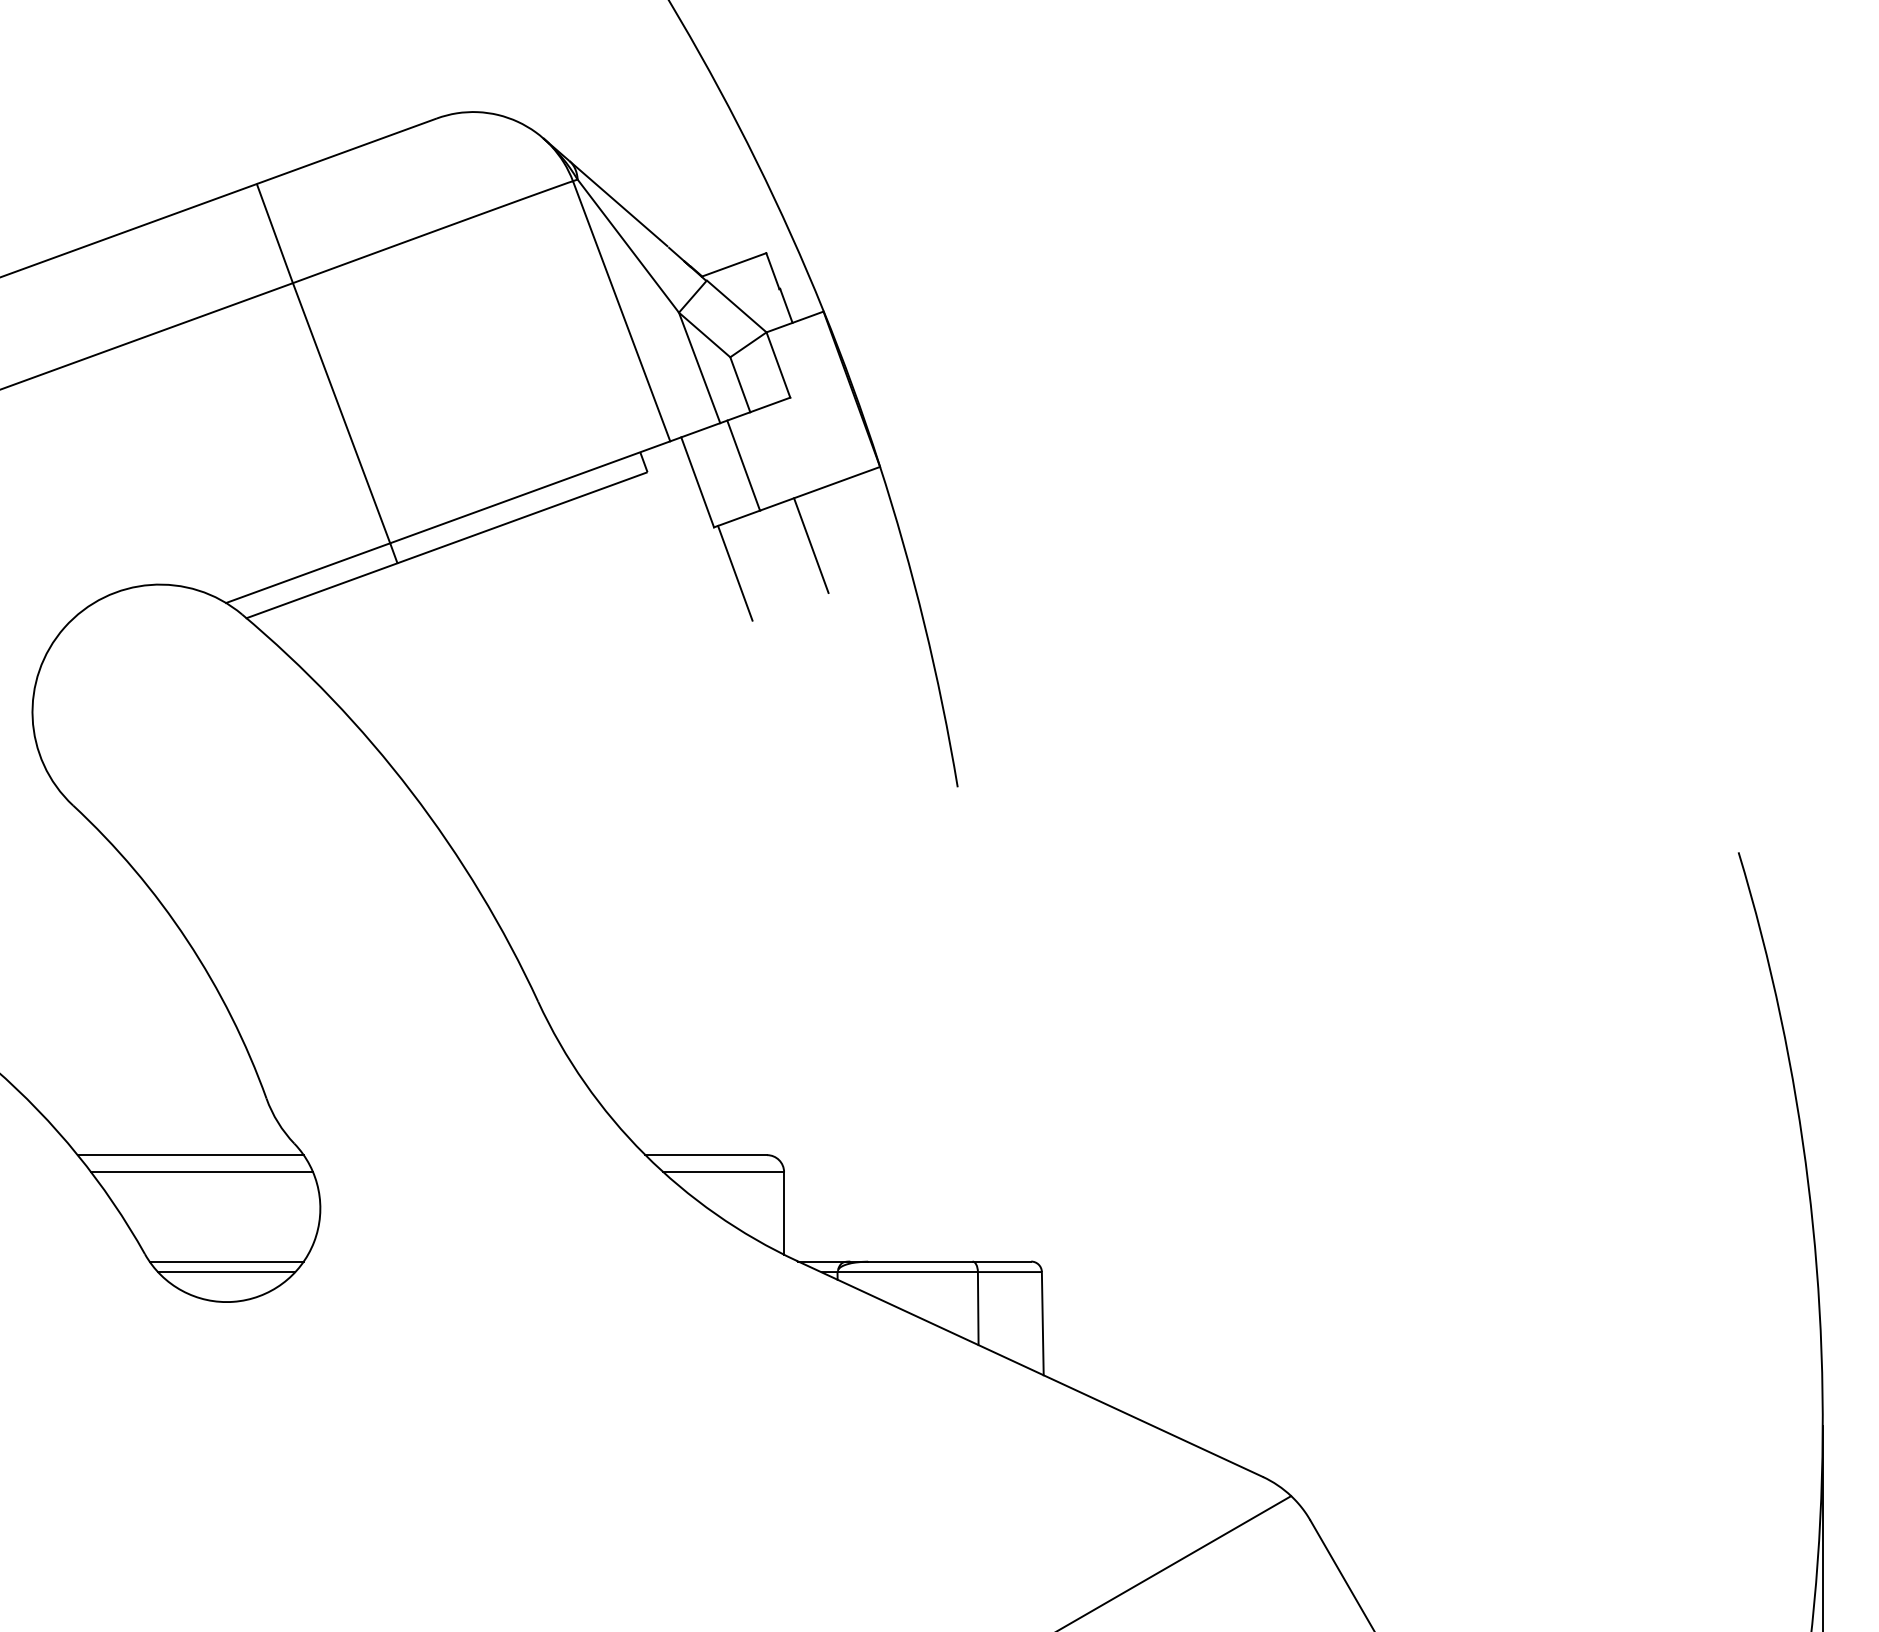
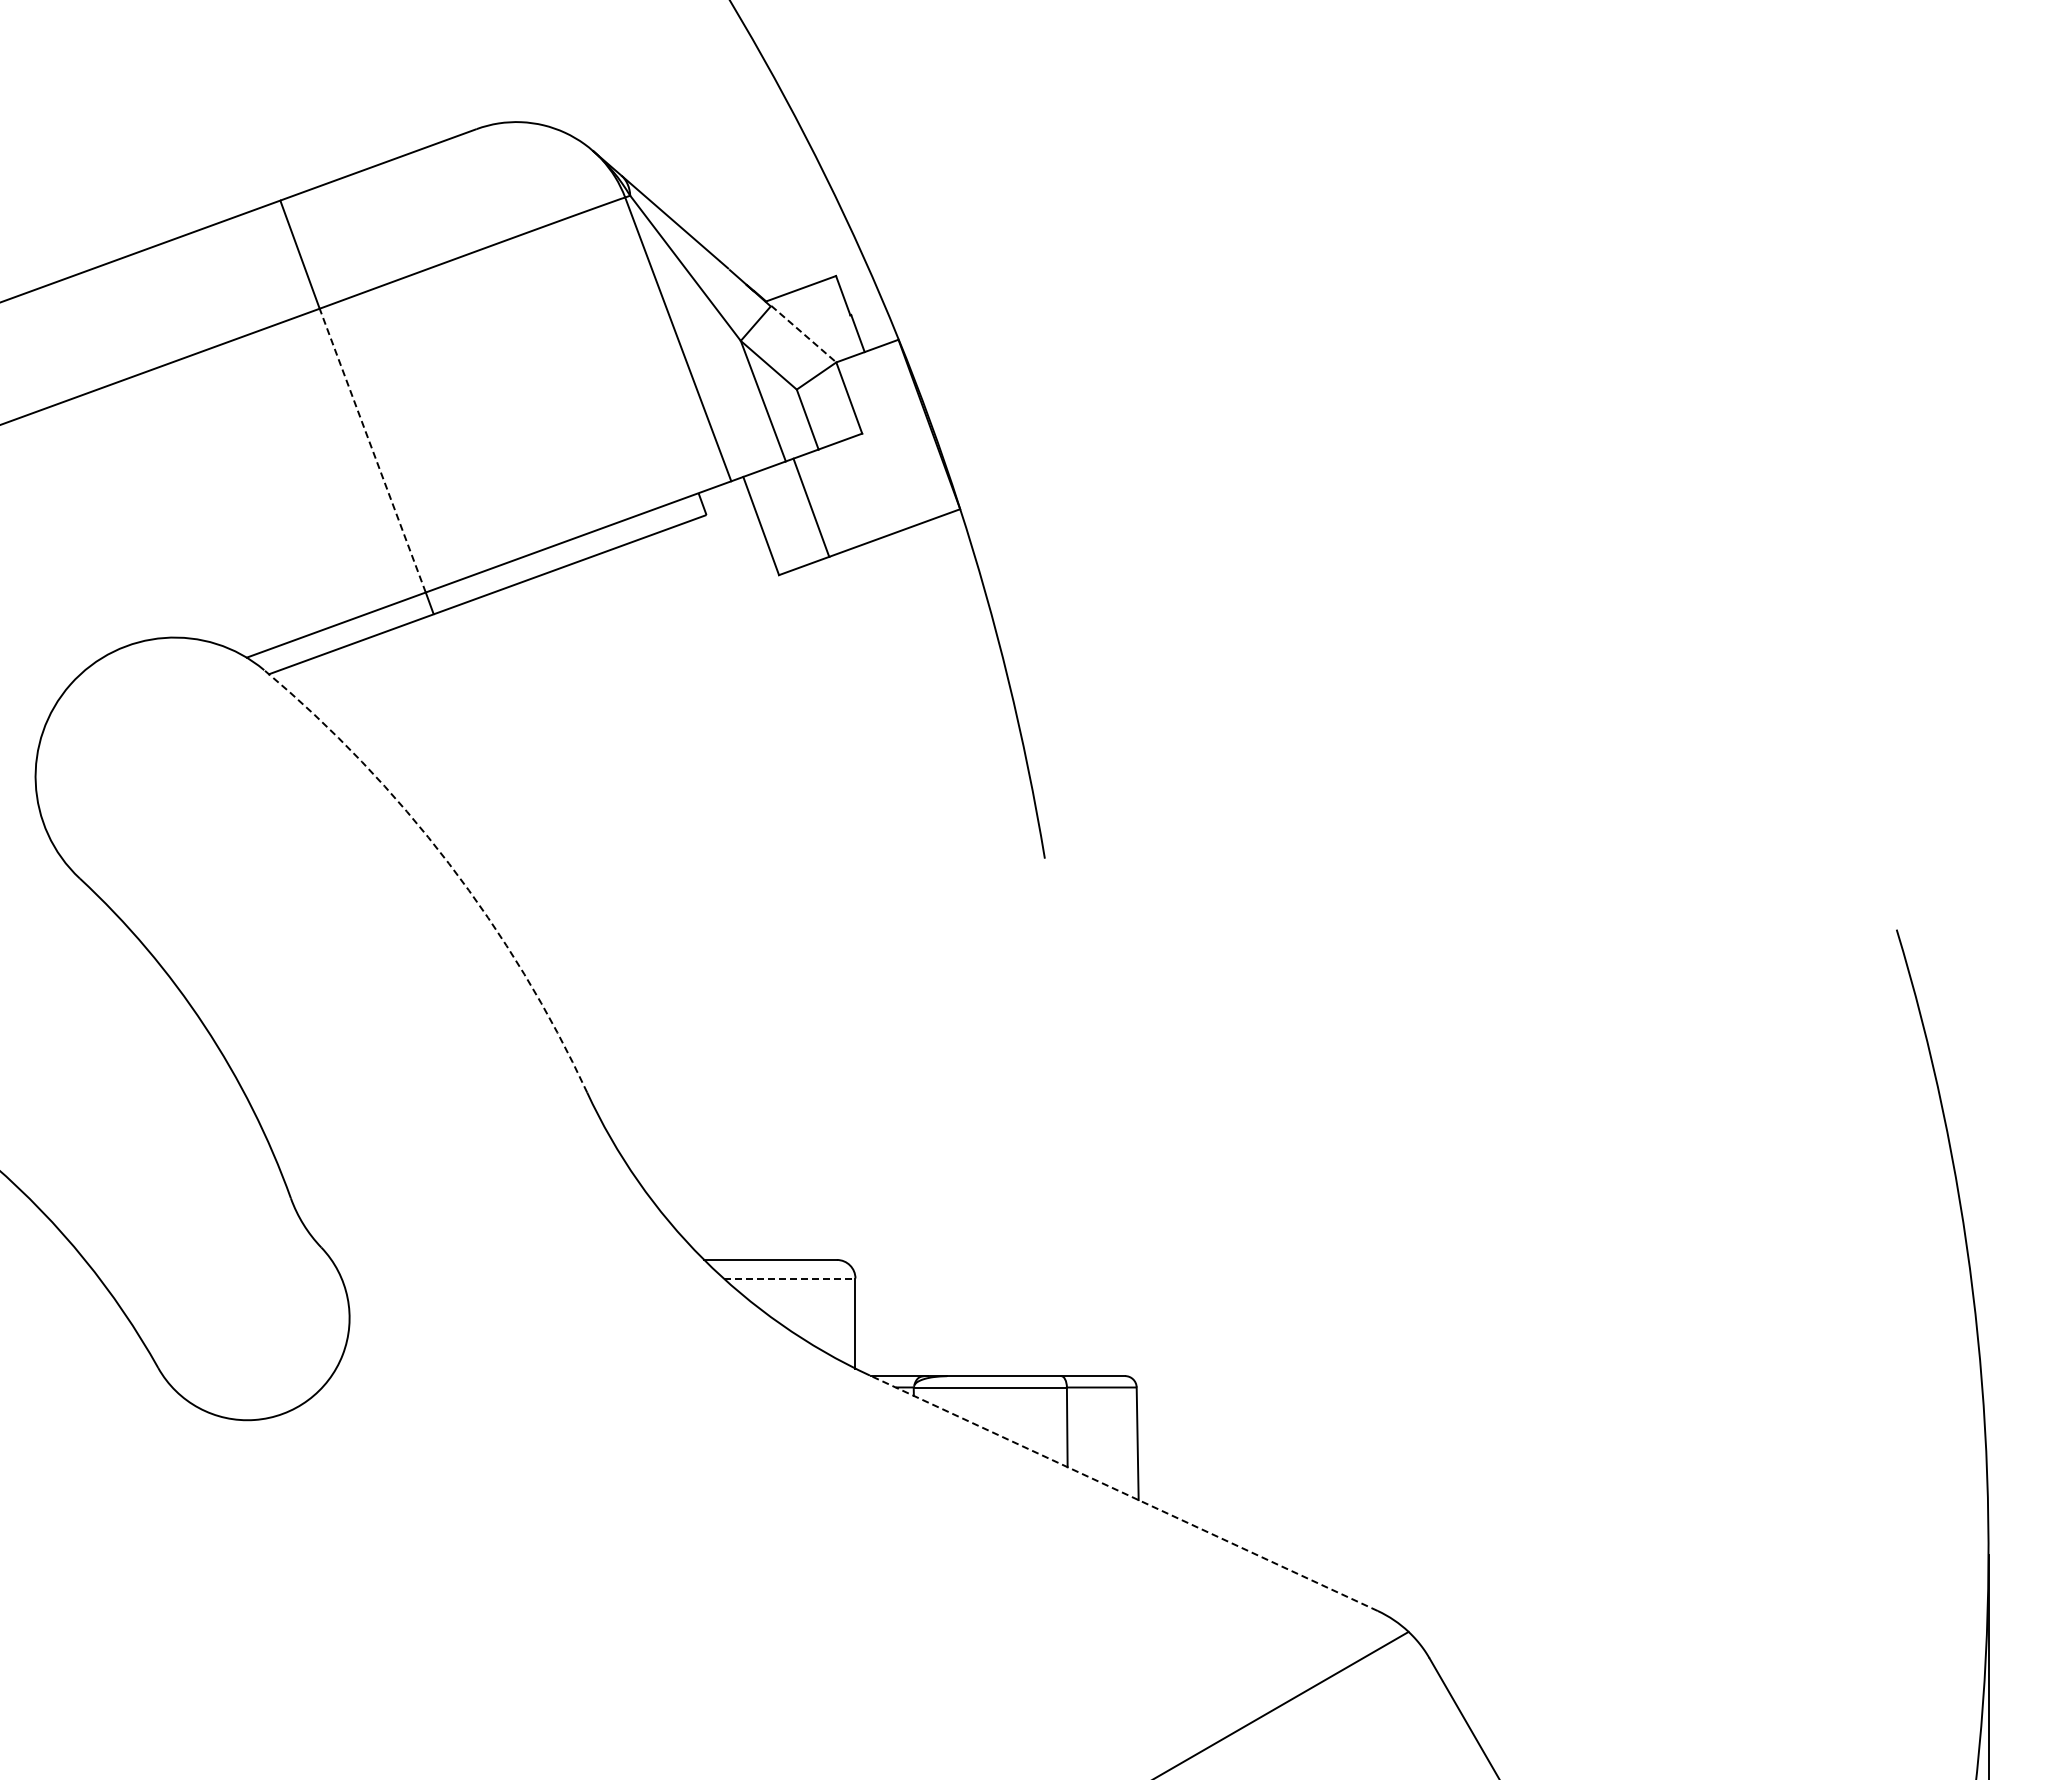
line: (737, 306) -> (804, 334), solid -> dashed
line: (341, 413) -> (372, 450), solid -> dashed
line: (810, 545) -> (884, 594), removed
line: (735, 572) -> (802, 624), removed
arc: (411, 791) -> (449, 863), solid -> dashed
line: (190, 1154) -> (207, 1259), removed
line: (202, 1172) -> (220, 1278), removed
line: (723, 1172) -> (789, 1278), solid -> dashed
line: (226, 1261) -> (247, 1376), removed
line: (226, 1272) -> (247, 1387), removed
line: (1029, 1369) -> (1123, 1493), solid -> dashed

